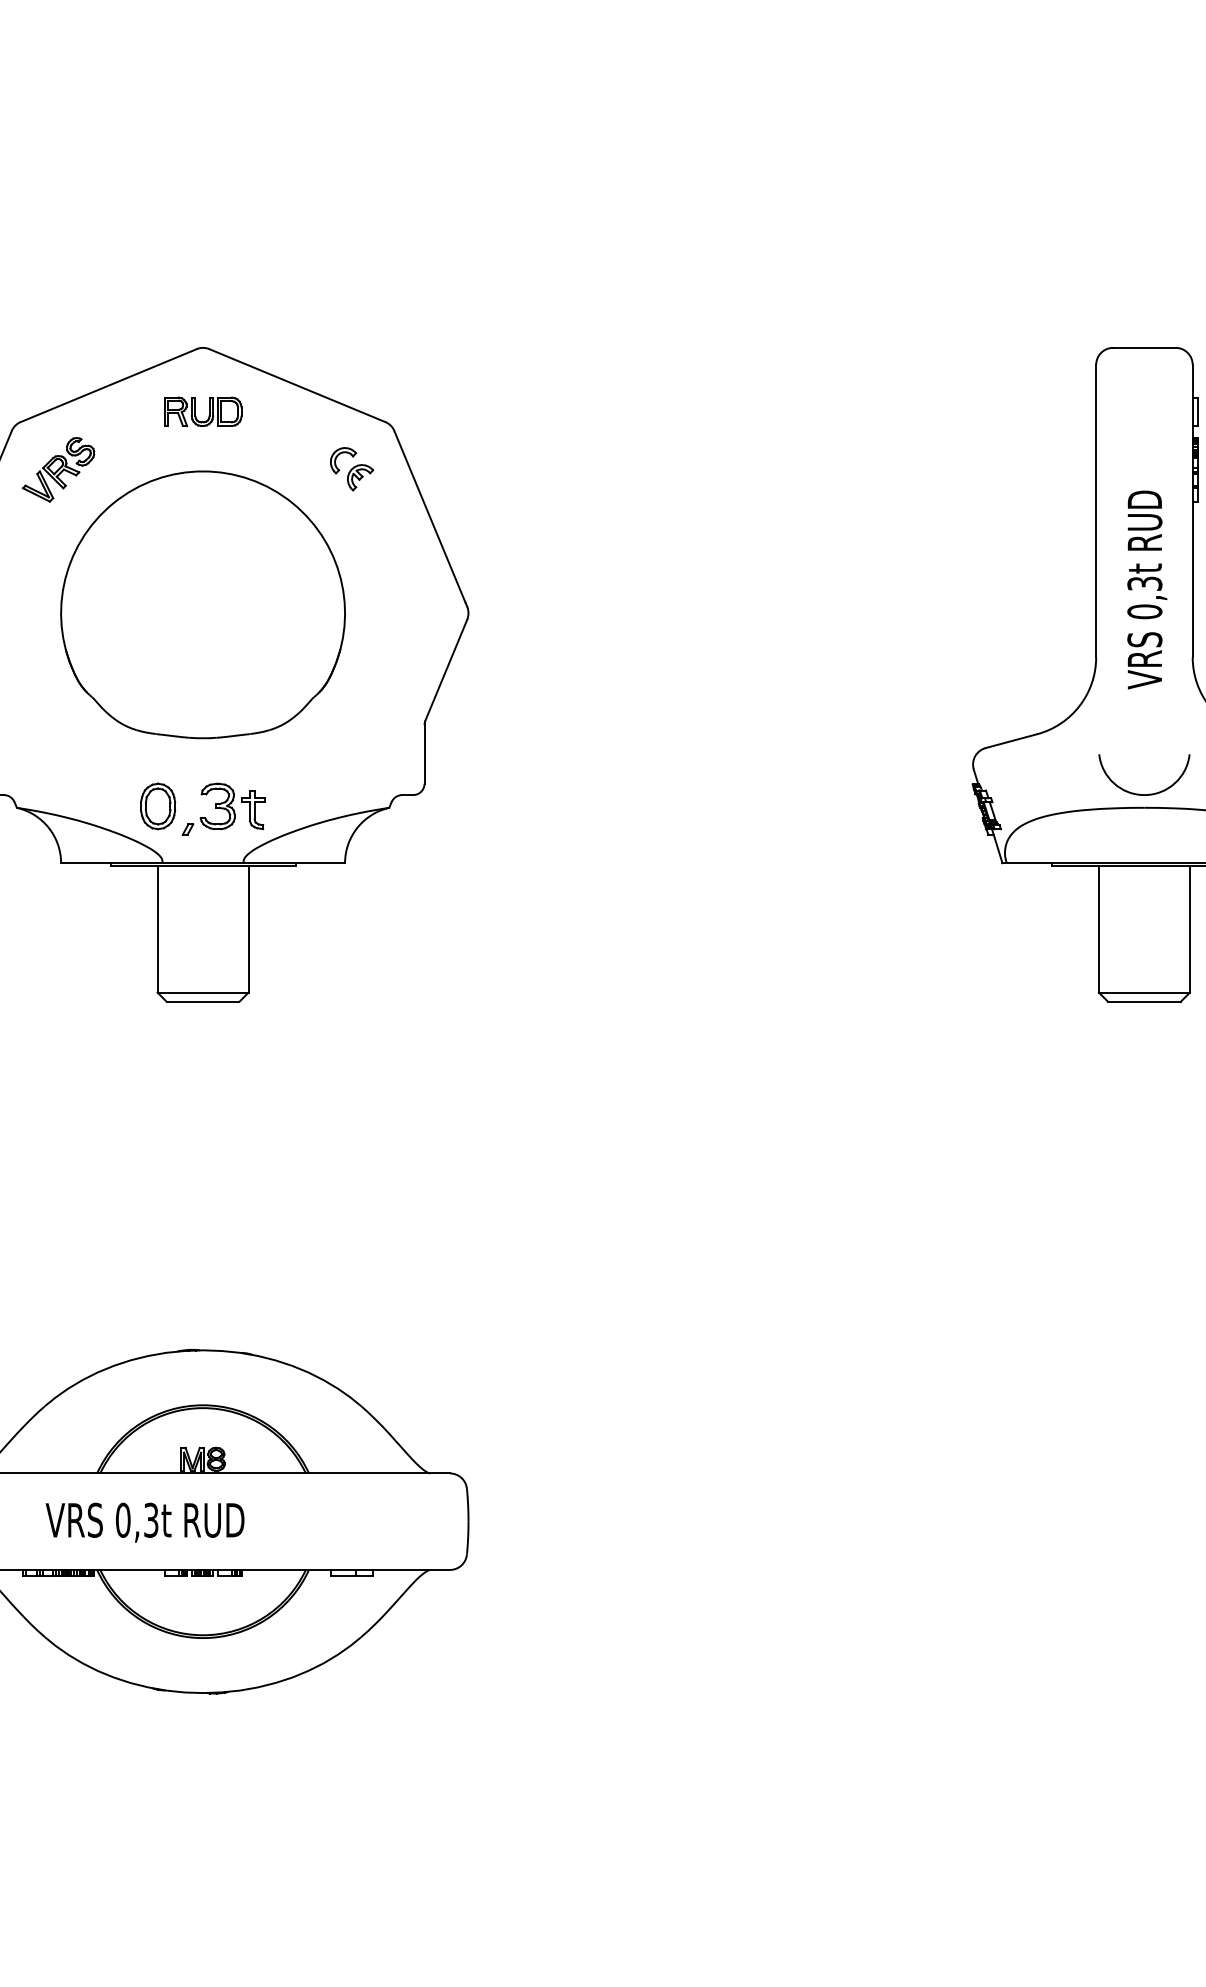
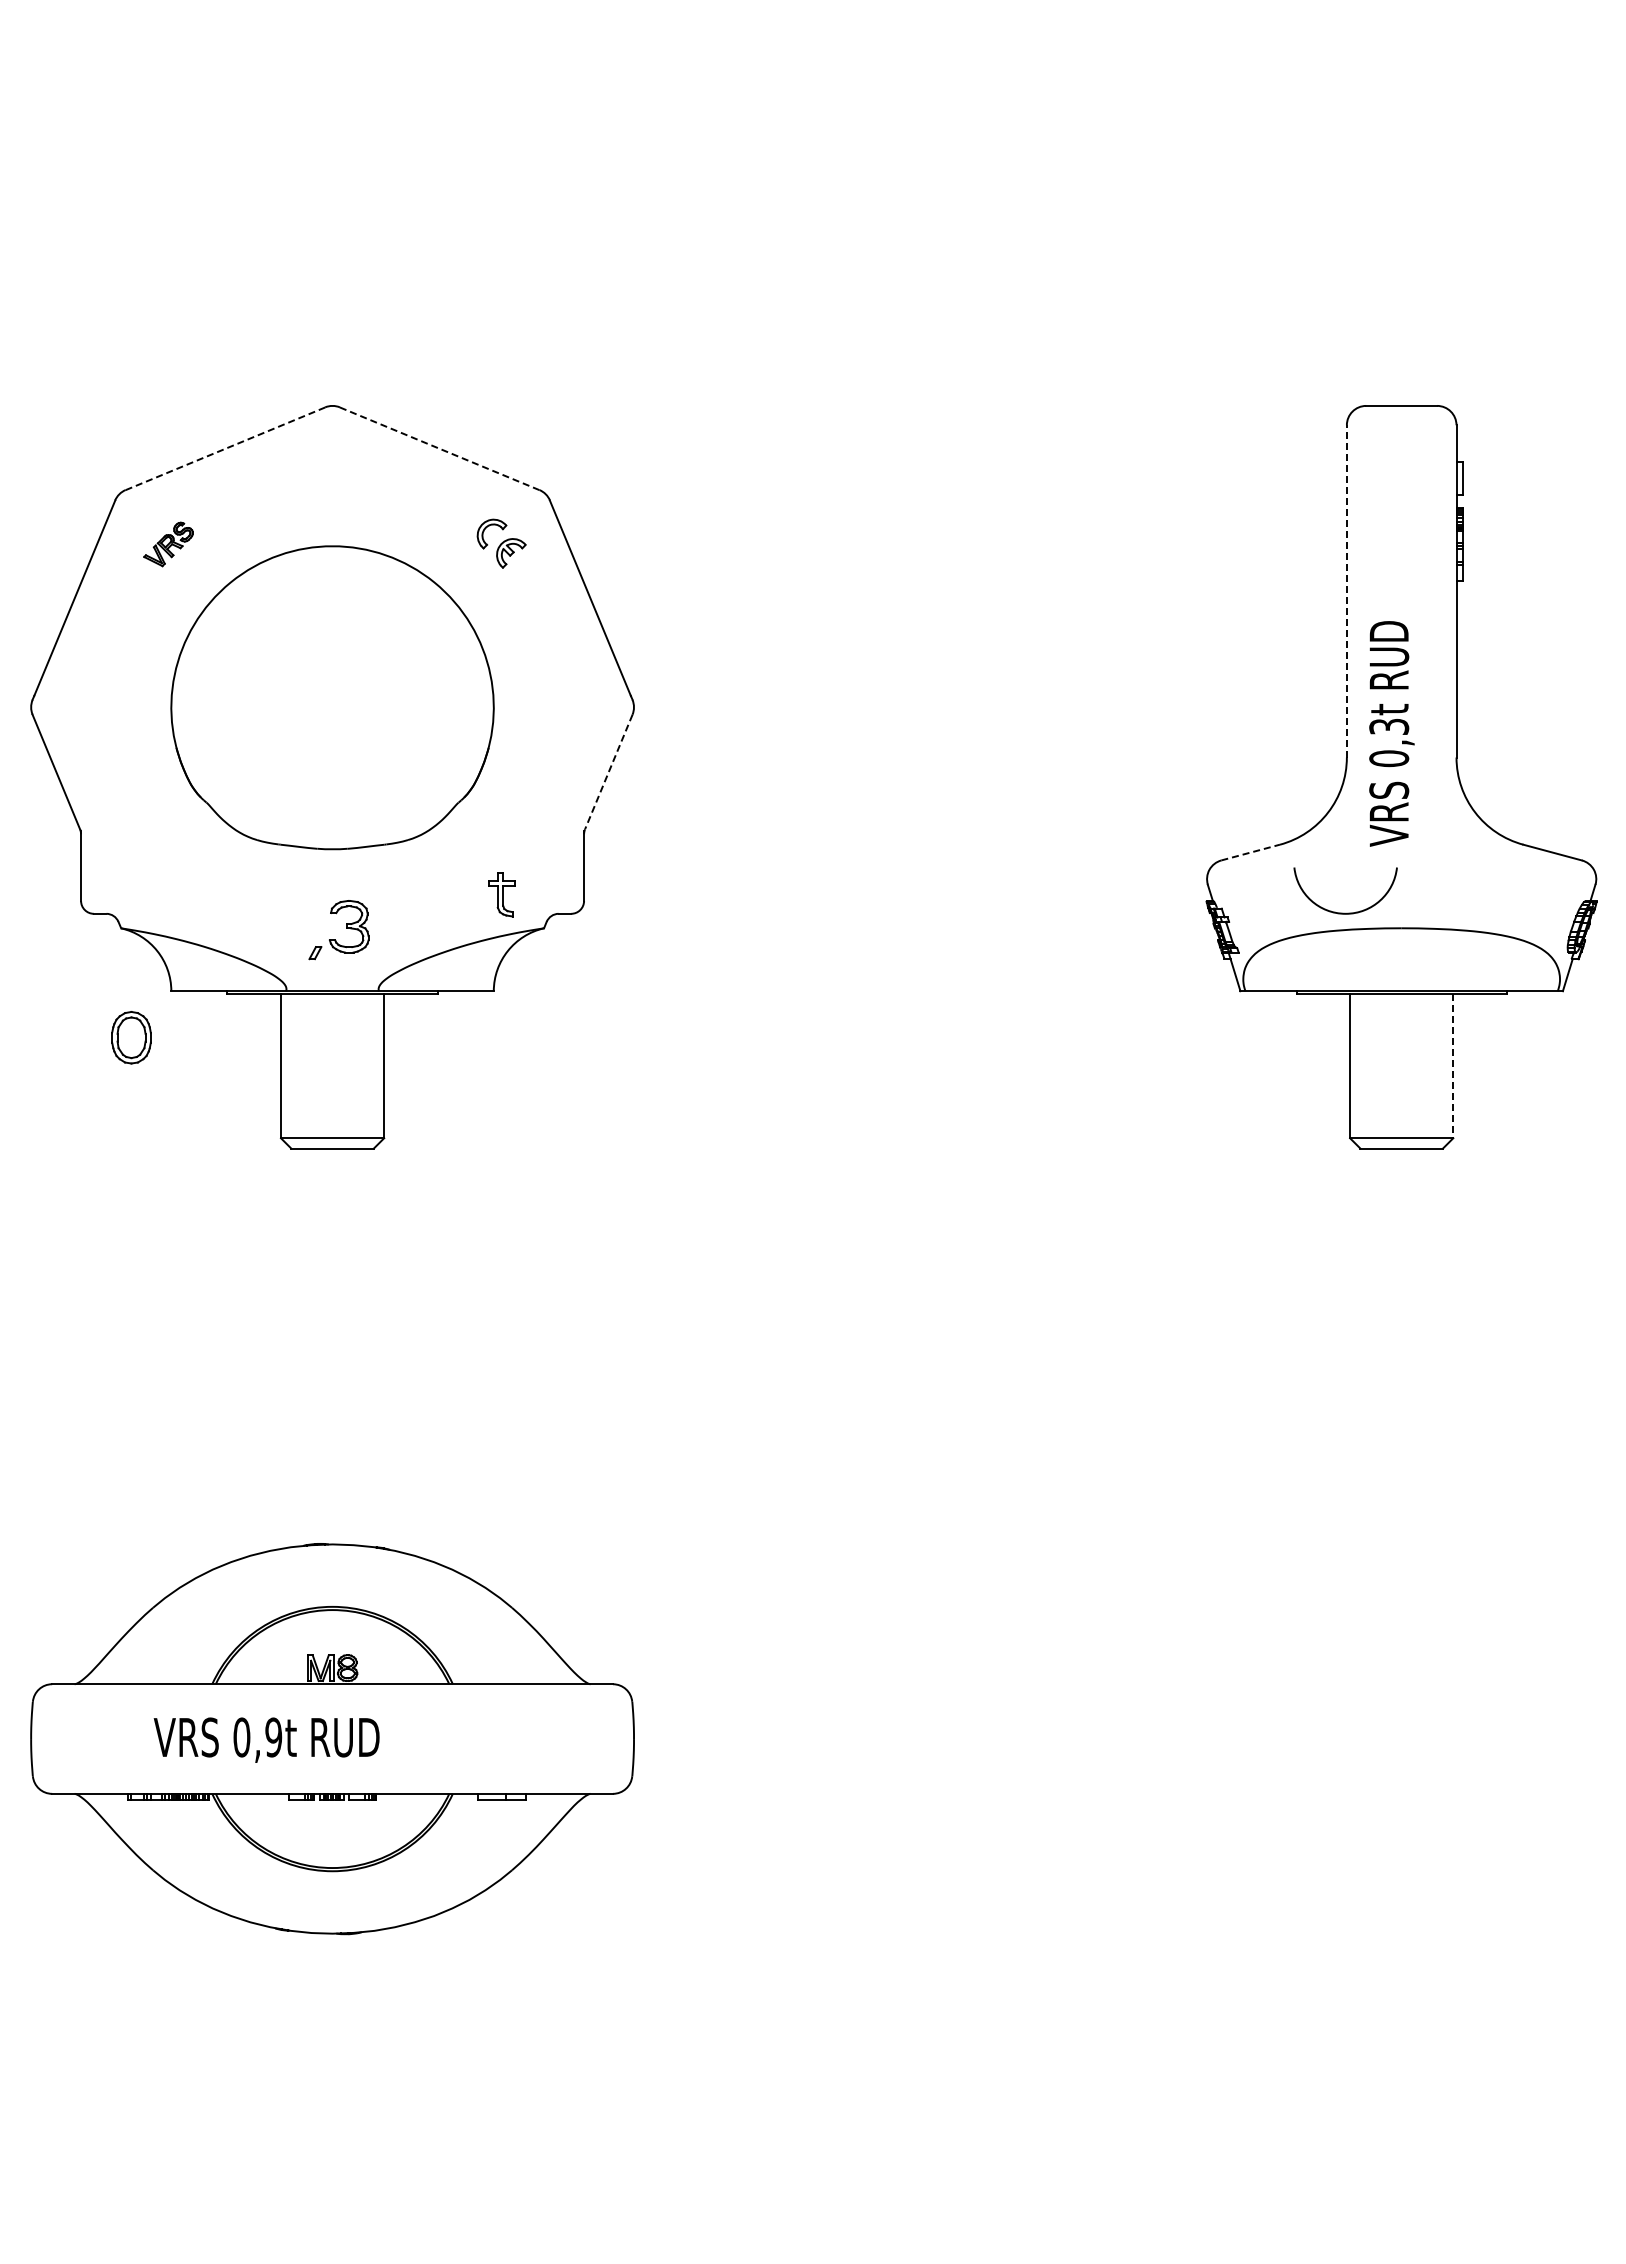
line: (108, 385) -> (225, 448), solid -> dashed
line: (297, 385) -> (439, 448), solid -> dashed
part: (209, 411) -> (339, 478), removed
part: (58, 469) -> (168, 544), size x0.6
line: (1095, 510) -> (1346, 590), solid -> dashed
text: (1146, 589) -> (1391, 733), moved
line: (446, 669) -> (608, 771), solid -> dashed
line: (1012, 741) -> (1251, 852), solid -> dashed
arc: (1144, 793) -> (1345, 912), moved
part: (158, 806) -> (131, 1037), moved
part: (253, 809) -> (501, 894), moved
line: (1190, 929) -> (1453, 1066), solid -> dashed
text: (151, 1520) -> (273, 1737), 0,3t -> 0,9t

